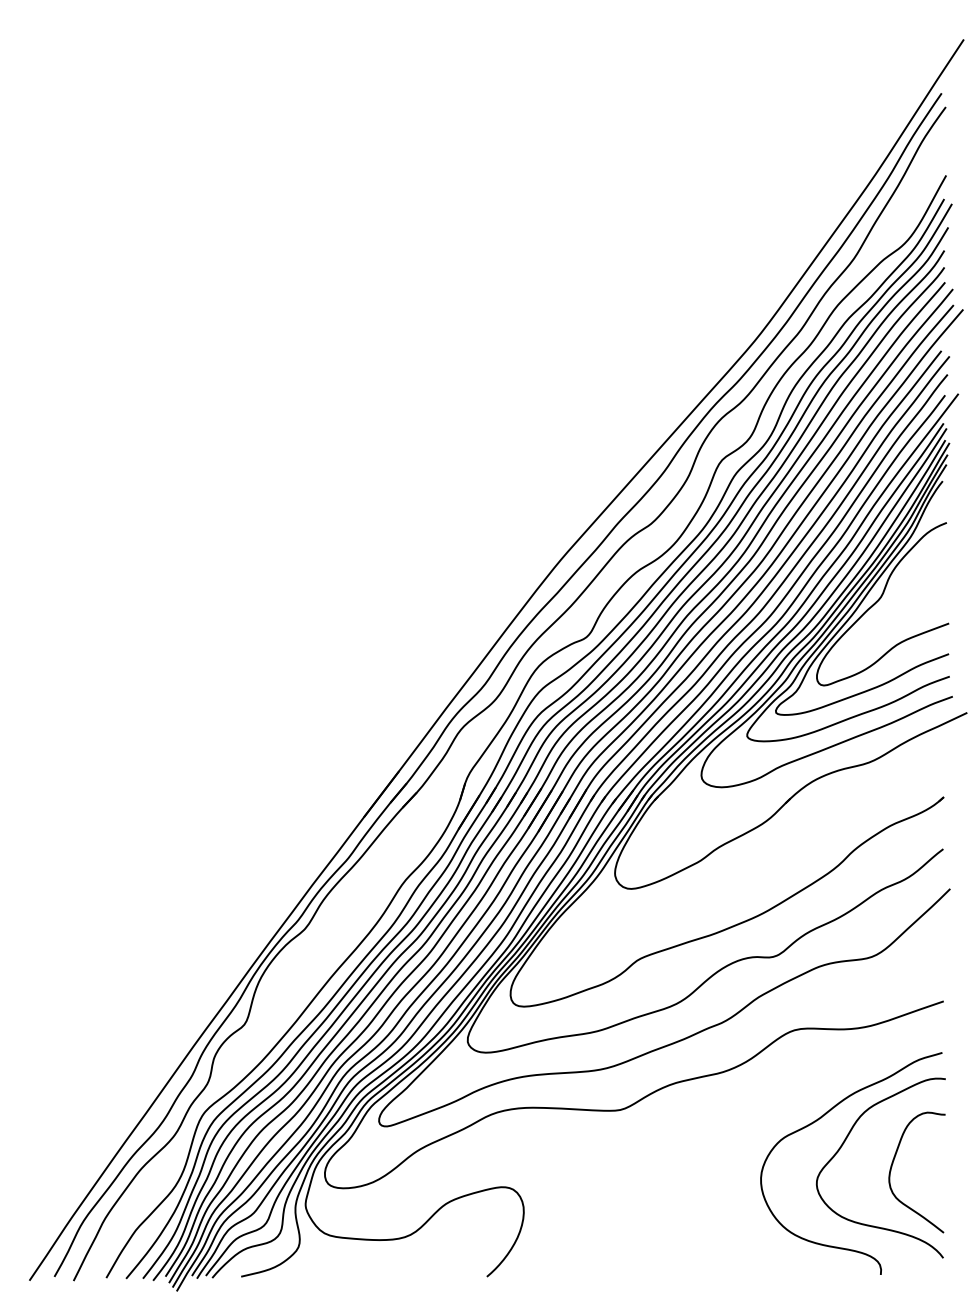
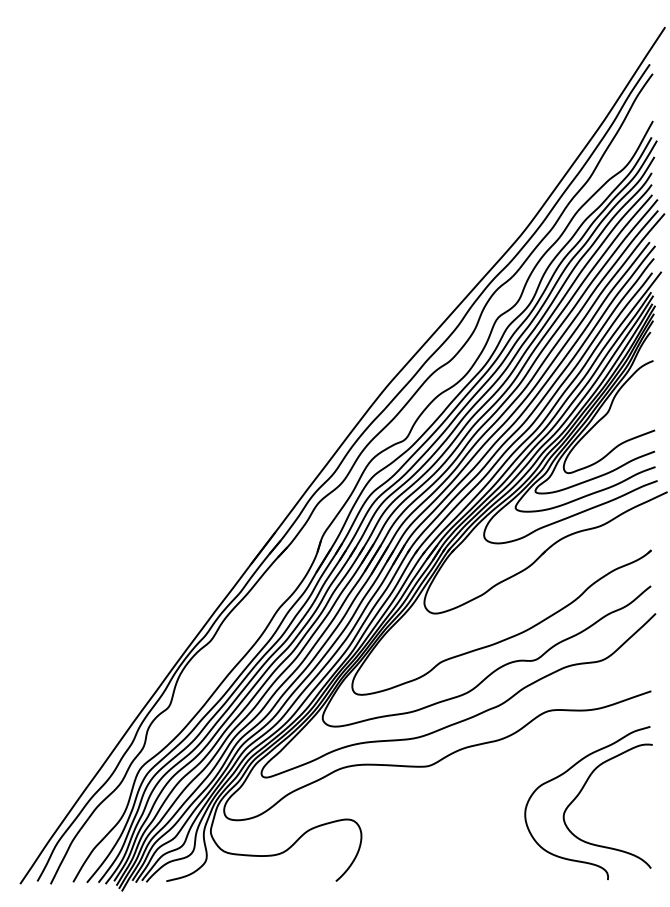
curve: (893, 1166) -> (616, 805), removed

